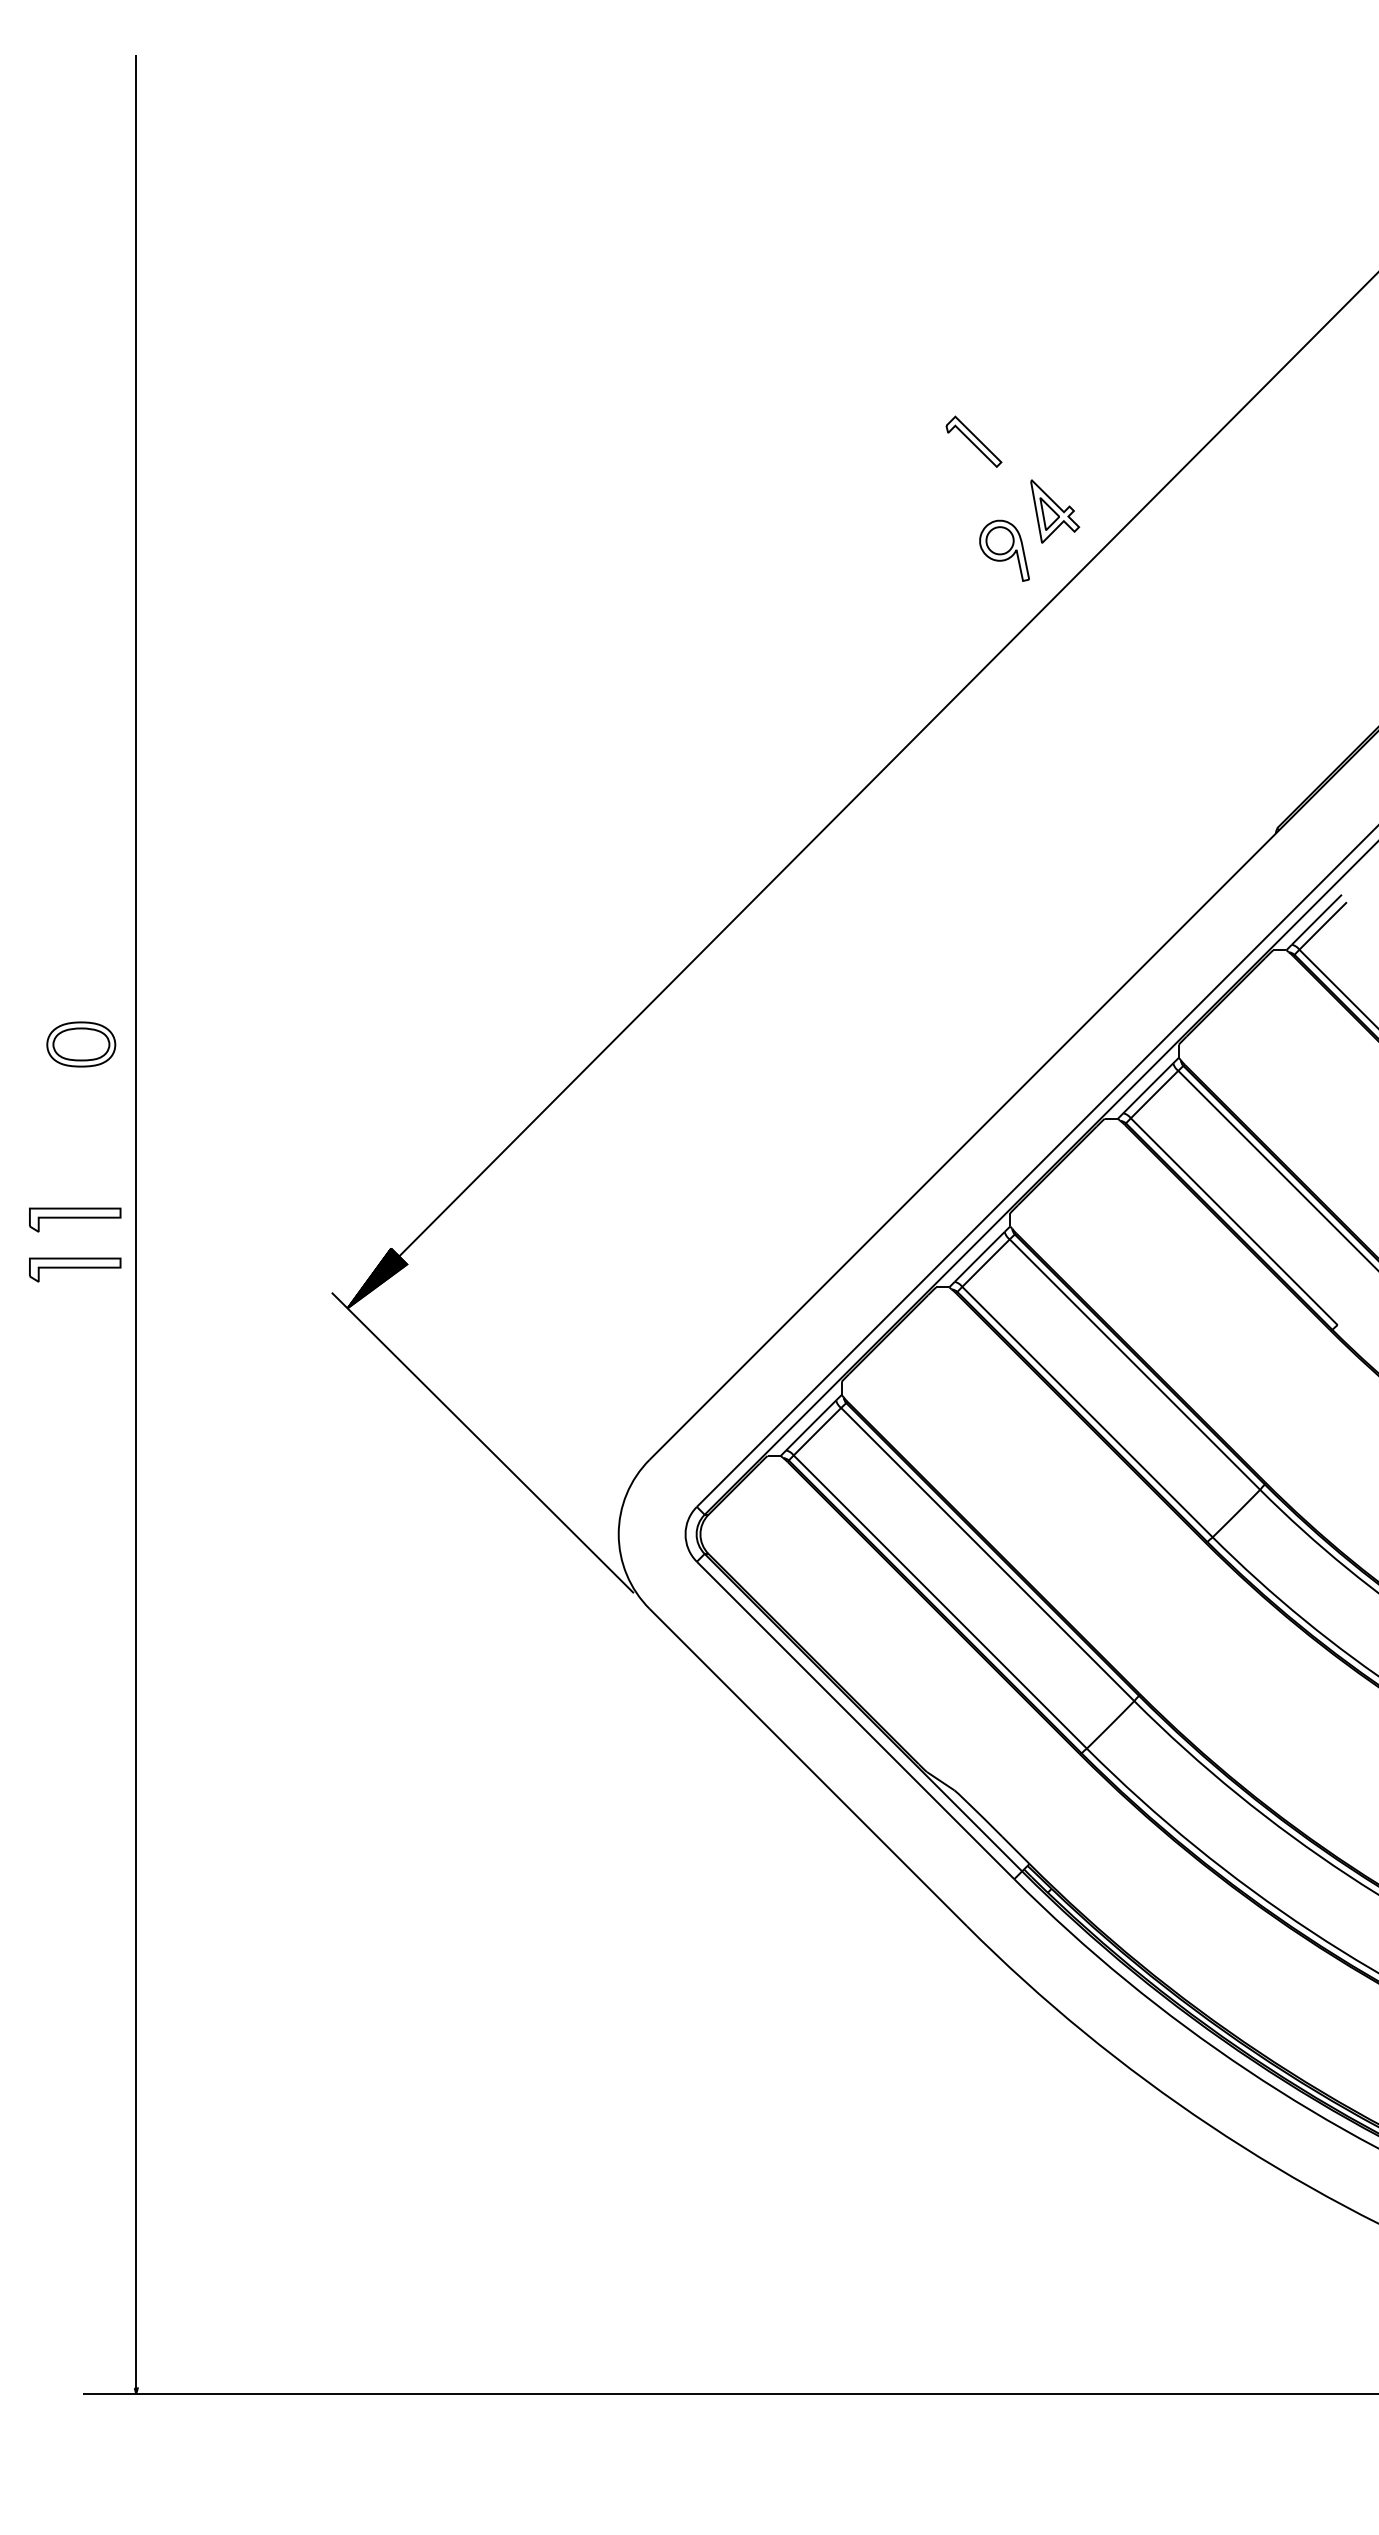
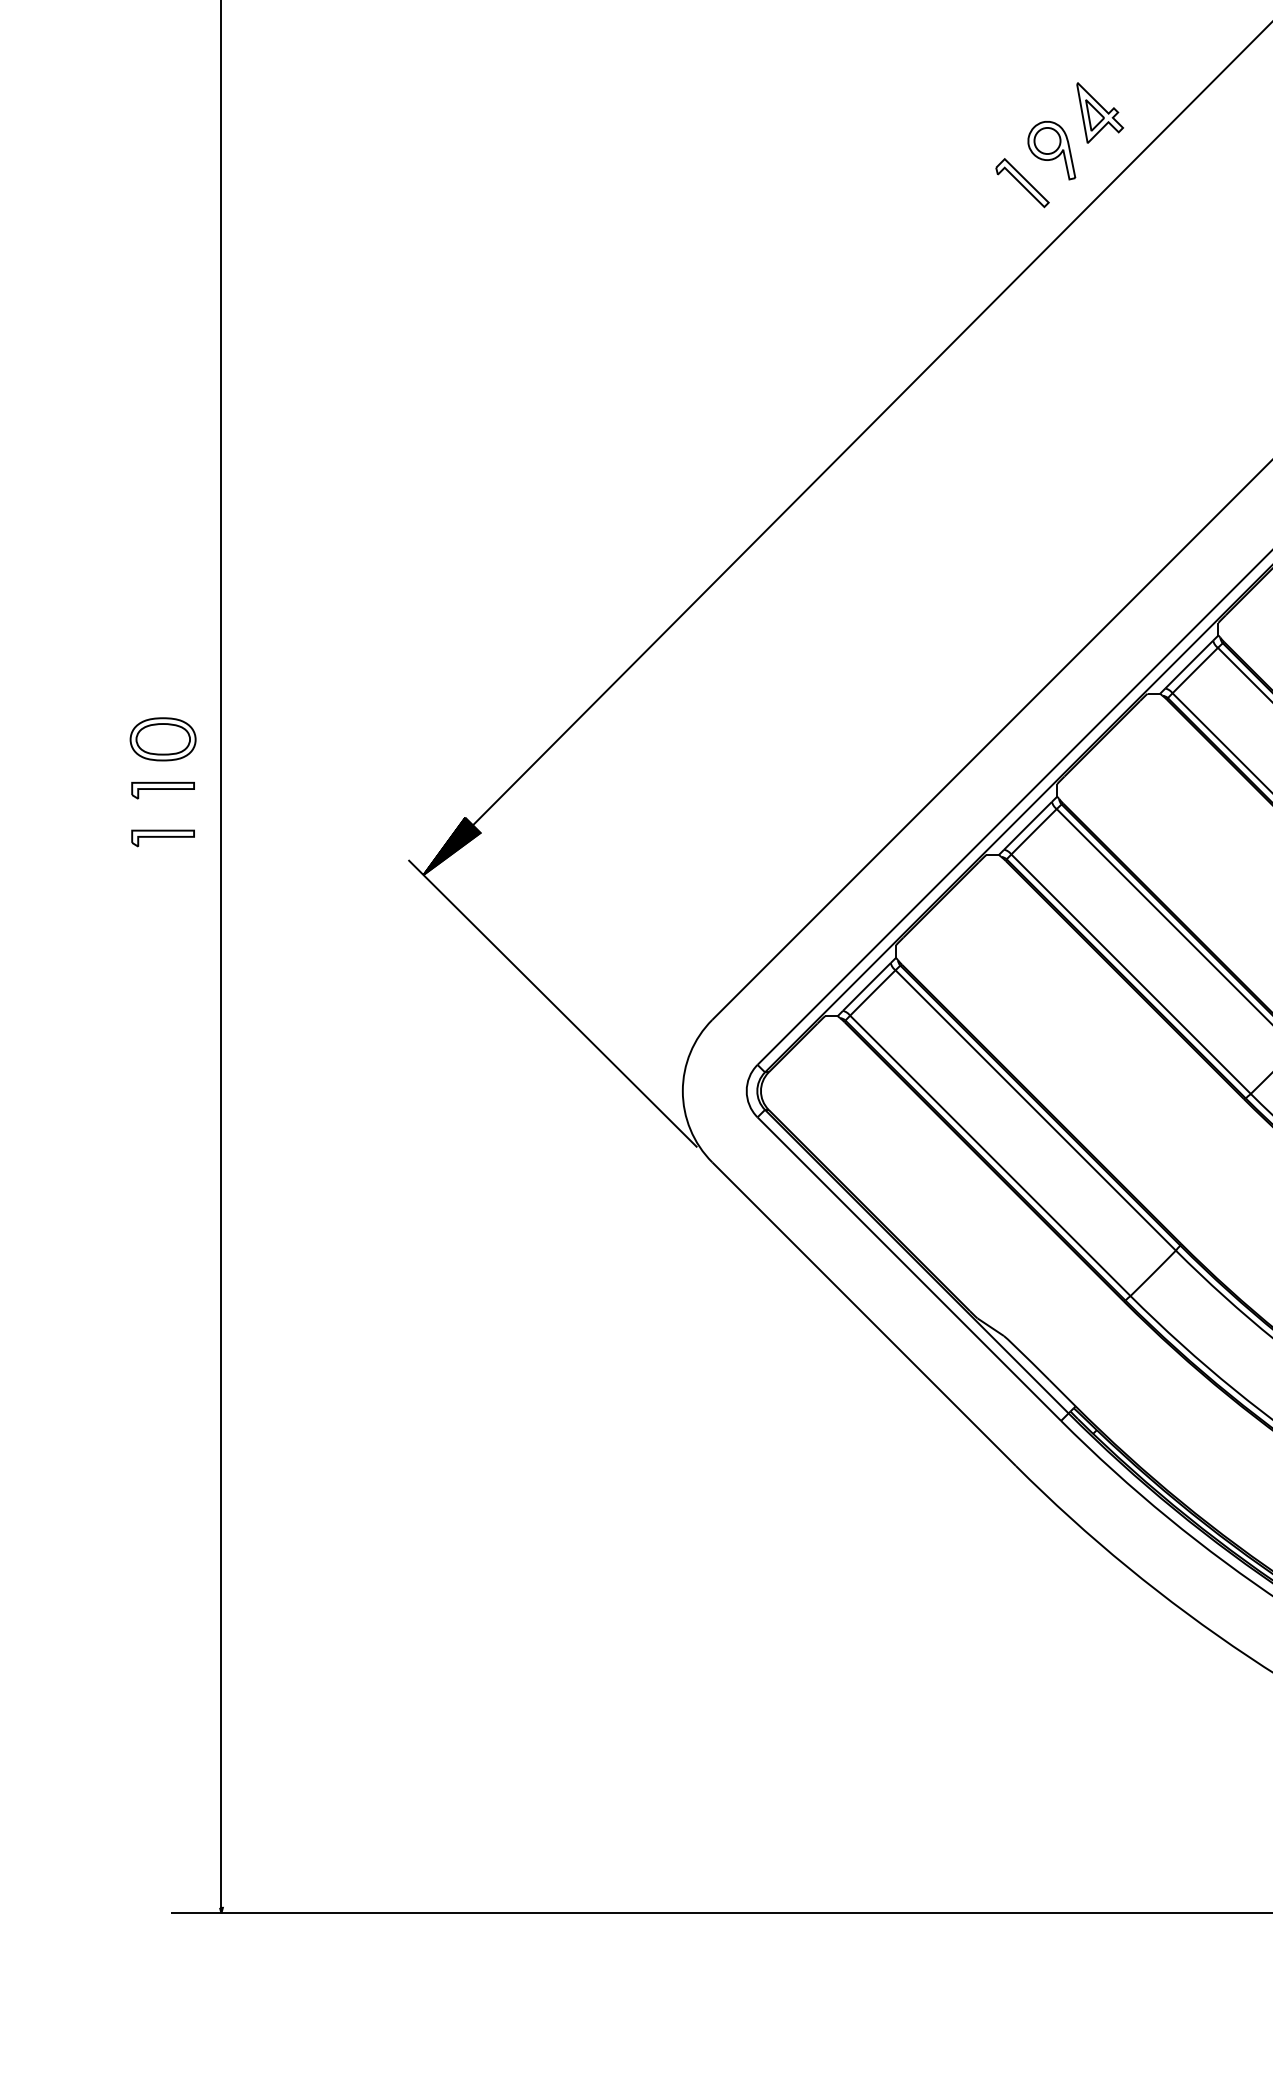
part: (973, 441) -> (1022, 182), moved
part: (81, 1044) -> (163, 739), moved
part: (75, 1220) -> (163, 790), size x0.71
part: (75, 1270) -> (163, 838), size x0.71

